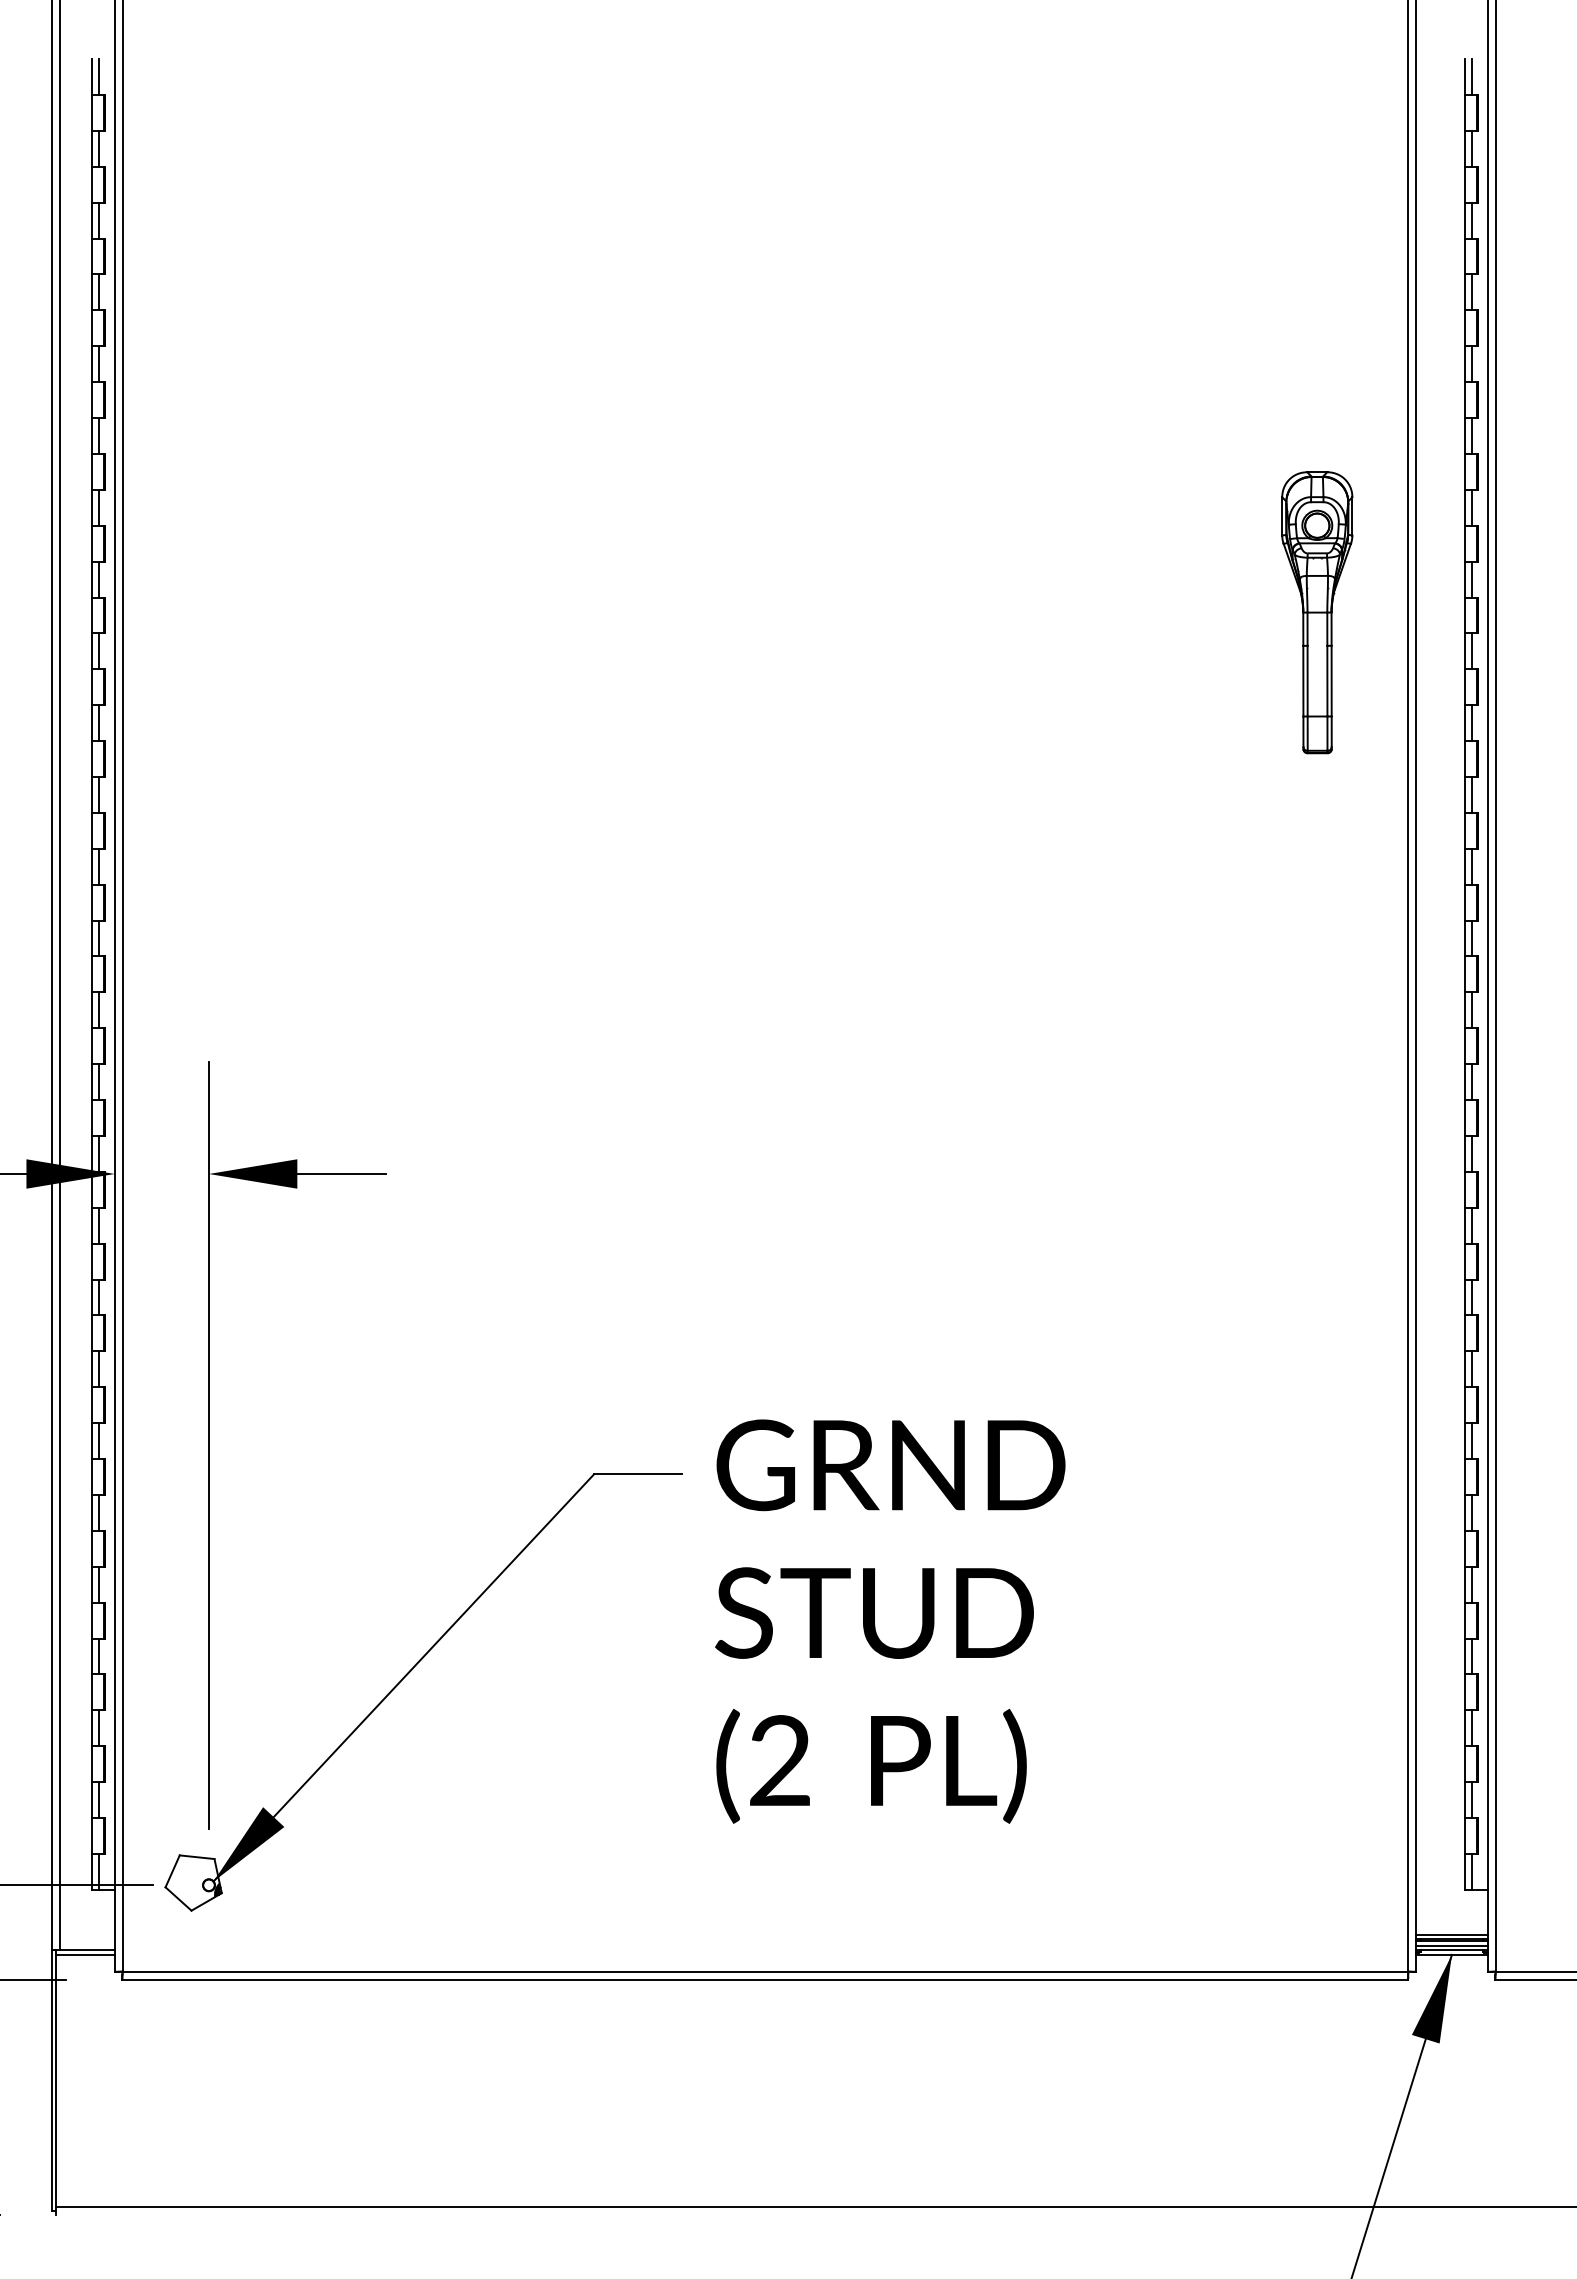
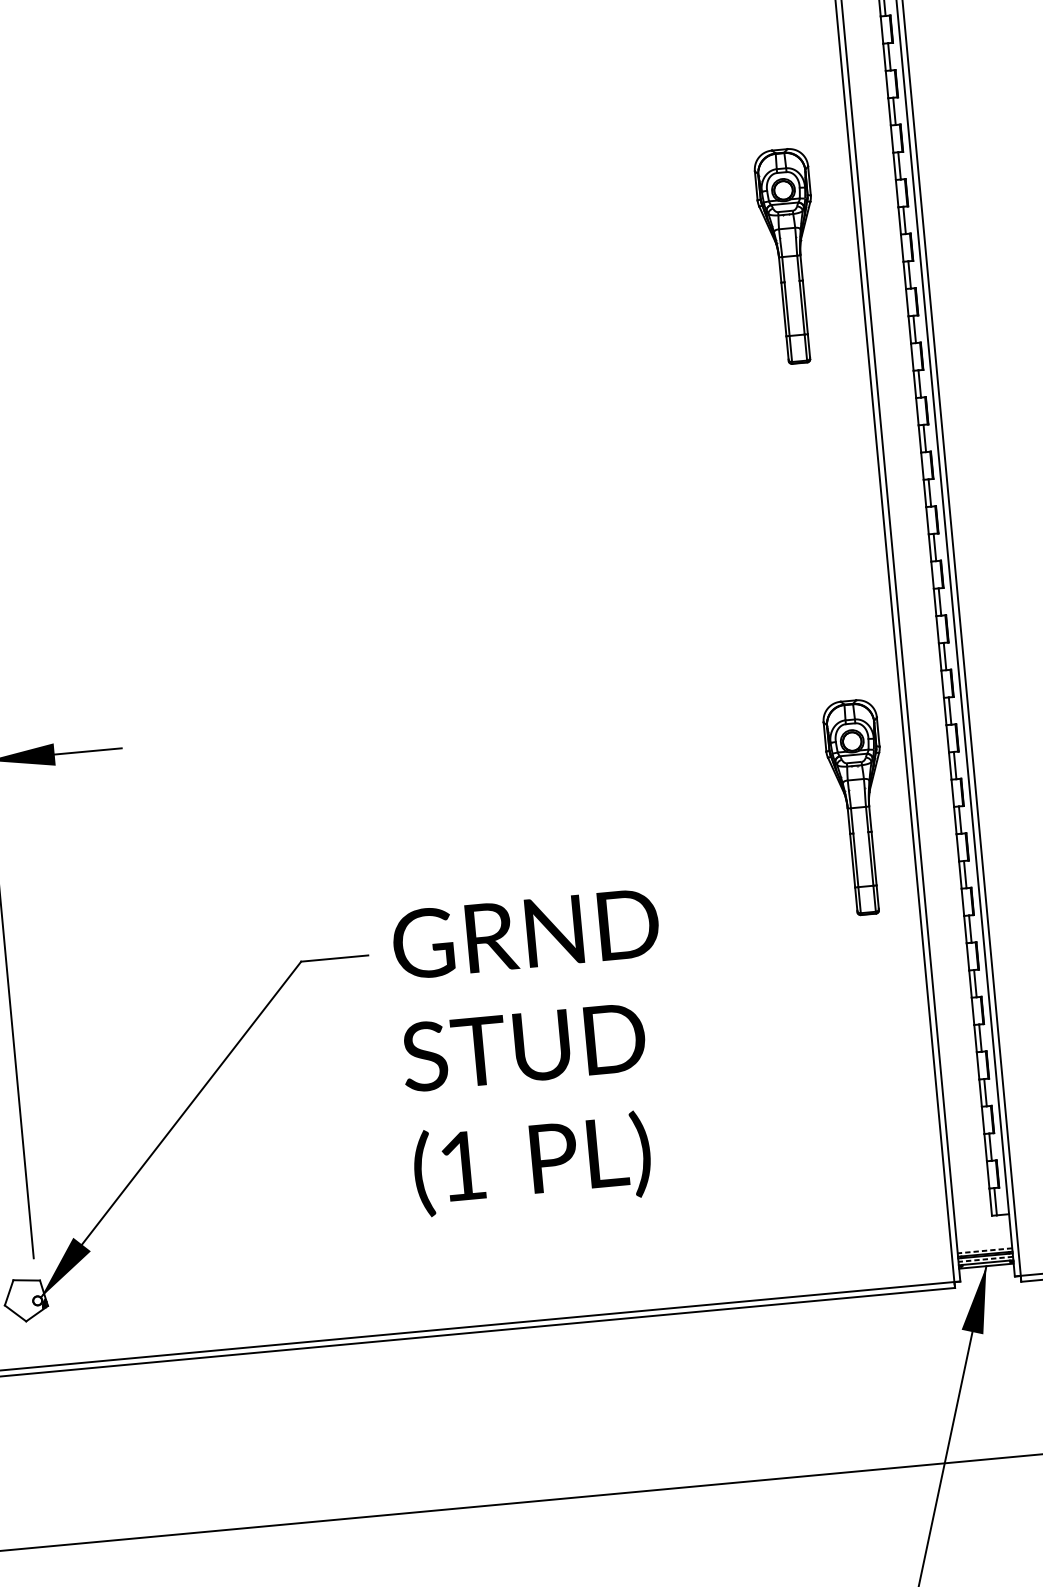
part: (1340, 1340) -> (858, 807), added
text: (779, 1760) -> (462, 1165), (2 -> (1
line: (1451, 1934) -> (984, 1250), solid -> dashed
line: (1451, 1945) -> (985, 1259), solid -> dashed

